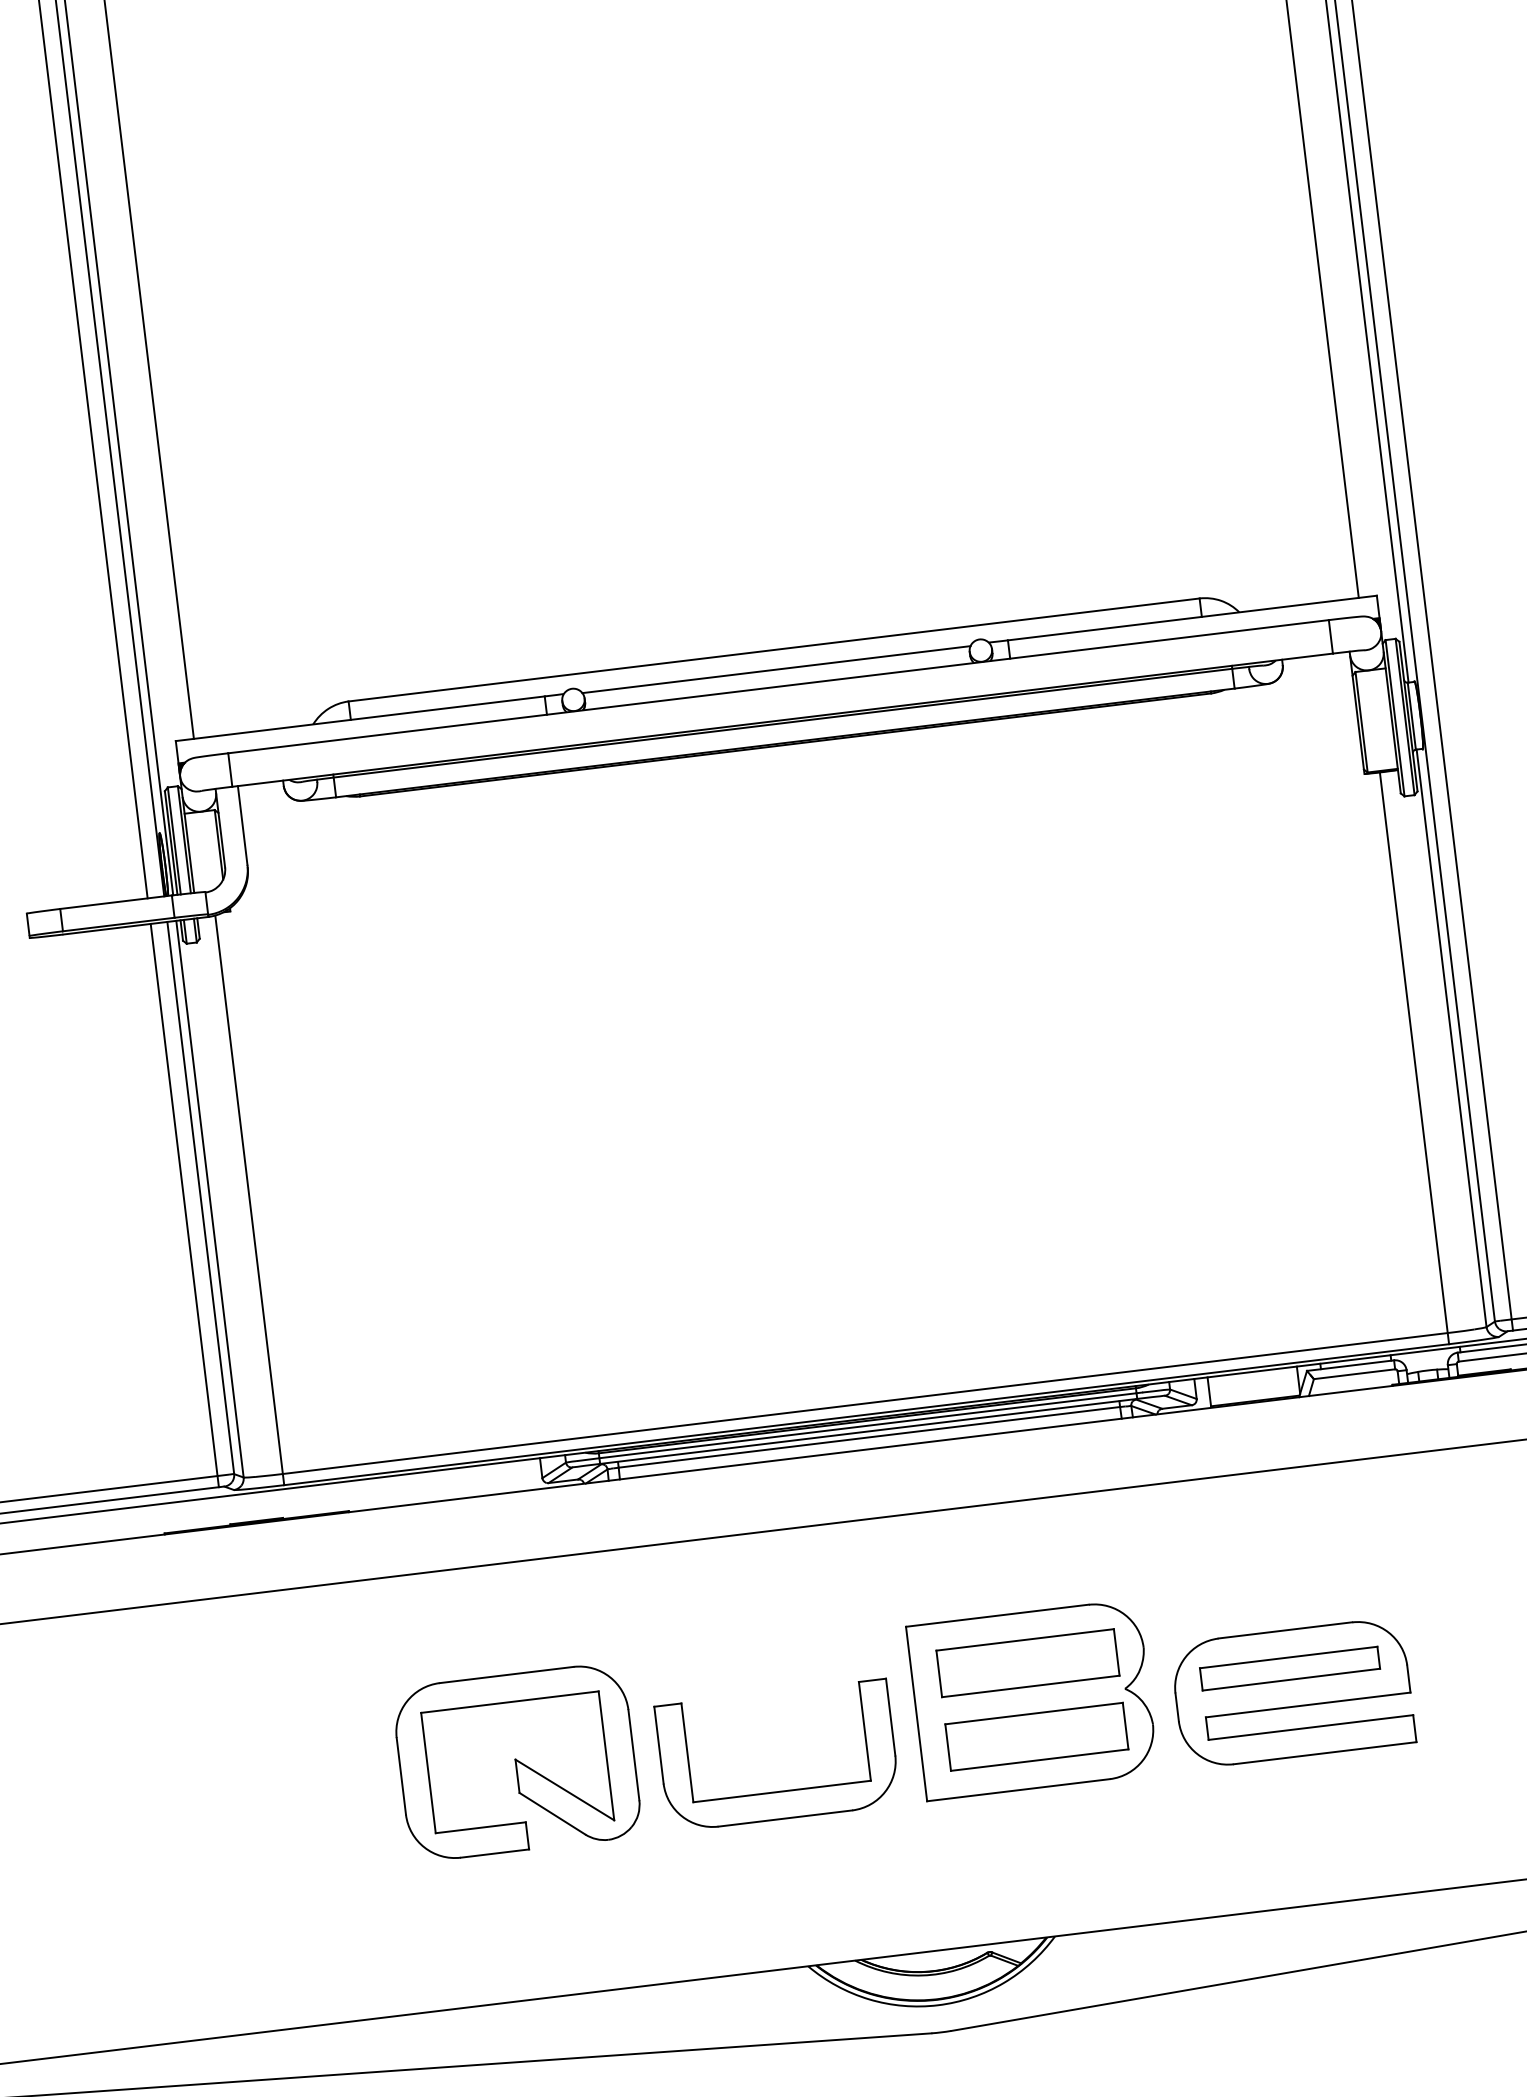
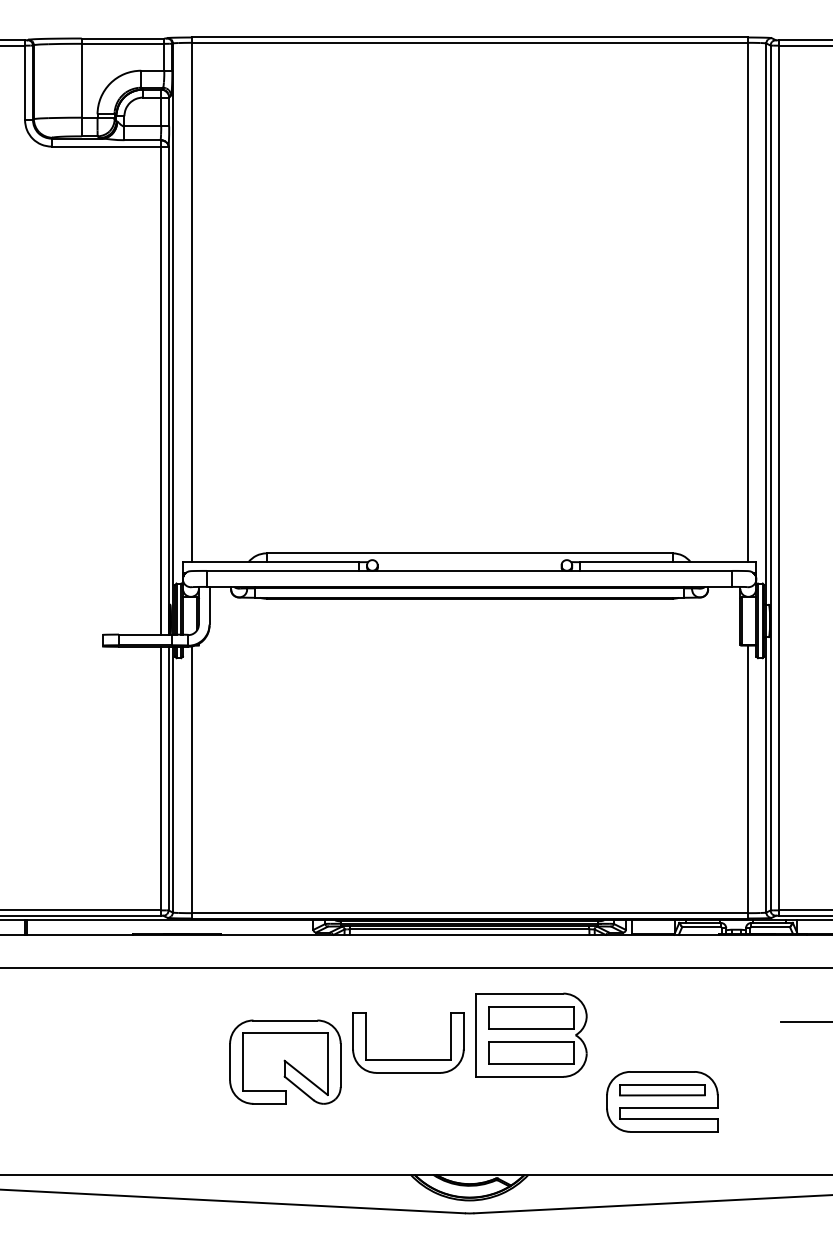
line: (776, 669) -> (469, 562), removed
part: (1293, 1692) -> (662, 1101), moved
part: (1032, 1698) -> (531, 1034), moved
part: (782, 1790) -> (408, 1059), moved

